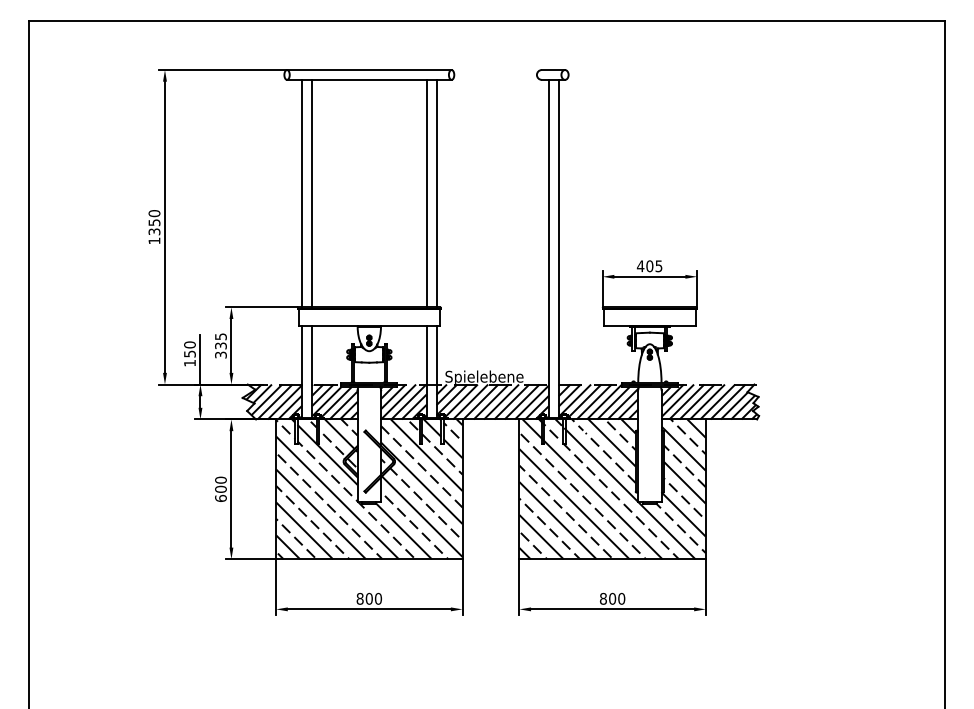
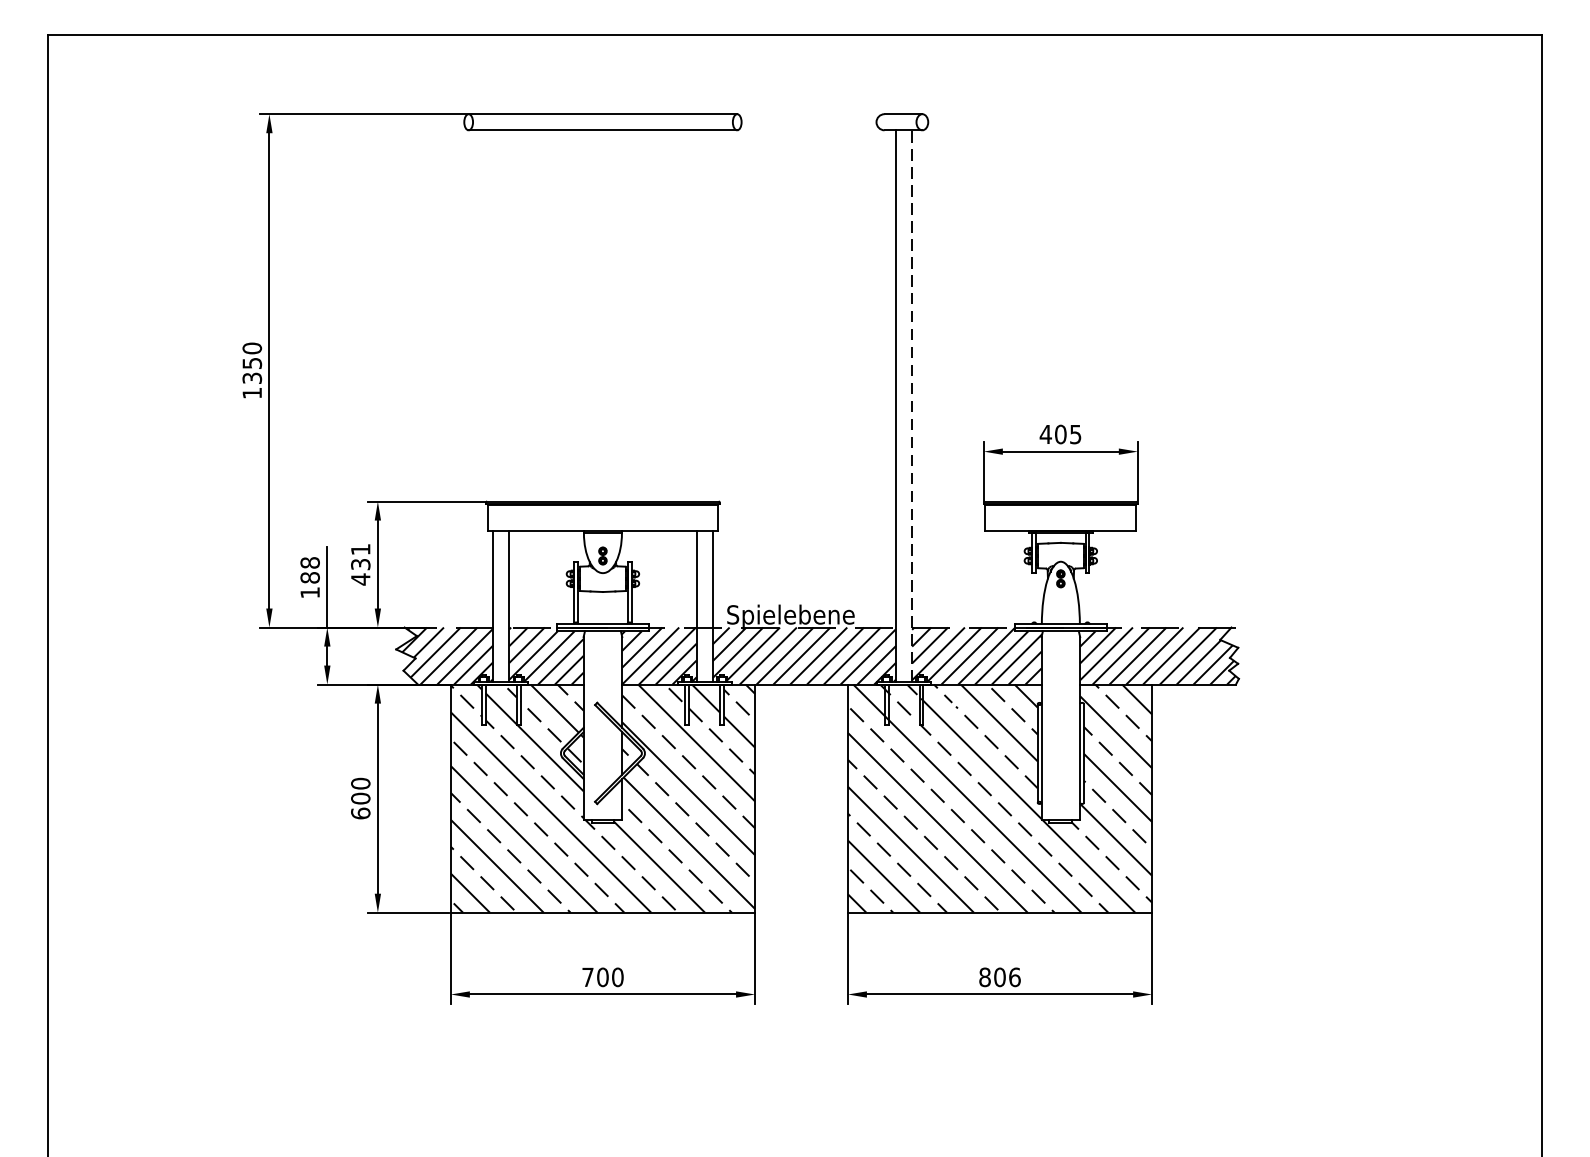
line: (302, 193) -> (493, 315), removed
line: (311, 193) -> (508, 315), removed
line: (426, 193) -> (696, 315), removed
line: (436, 193) -> (712, 315), removed
line: (558, 248) -> (911, 405), solid -> dashed
text: (220, 345) -> (360, 563), 335 -> 431
text: (189, 349) -> (309, 570), 150 -> 188
text: (359, 598) -> (586, 976), 800 -> 700
text: (621, 598) -> (1014, 976), 800 -> 806

